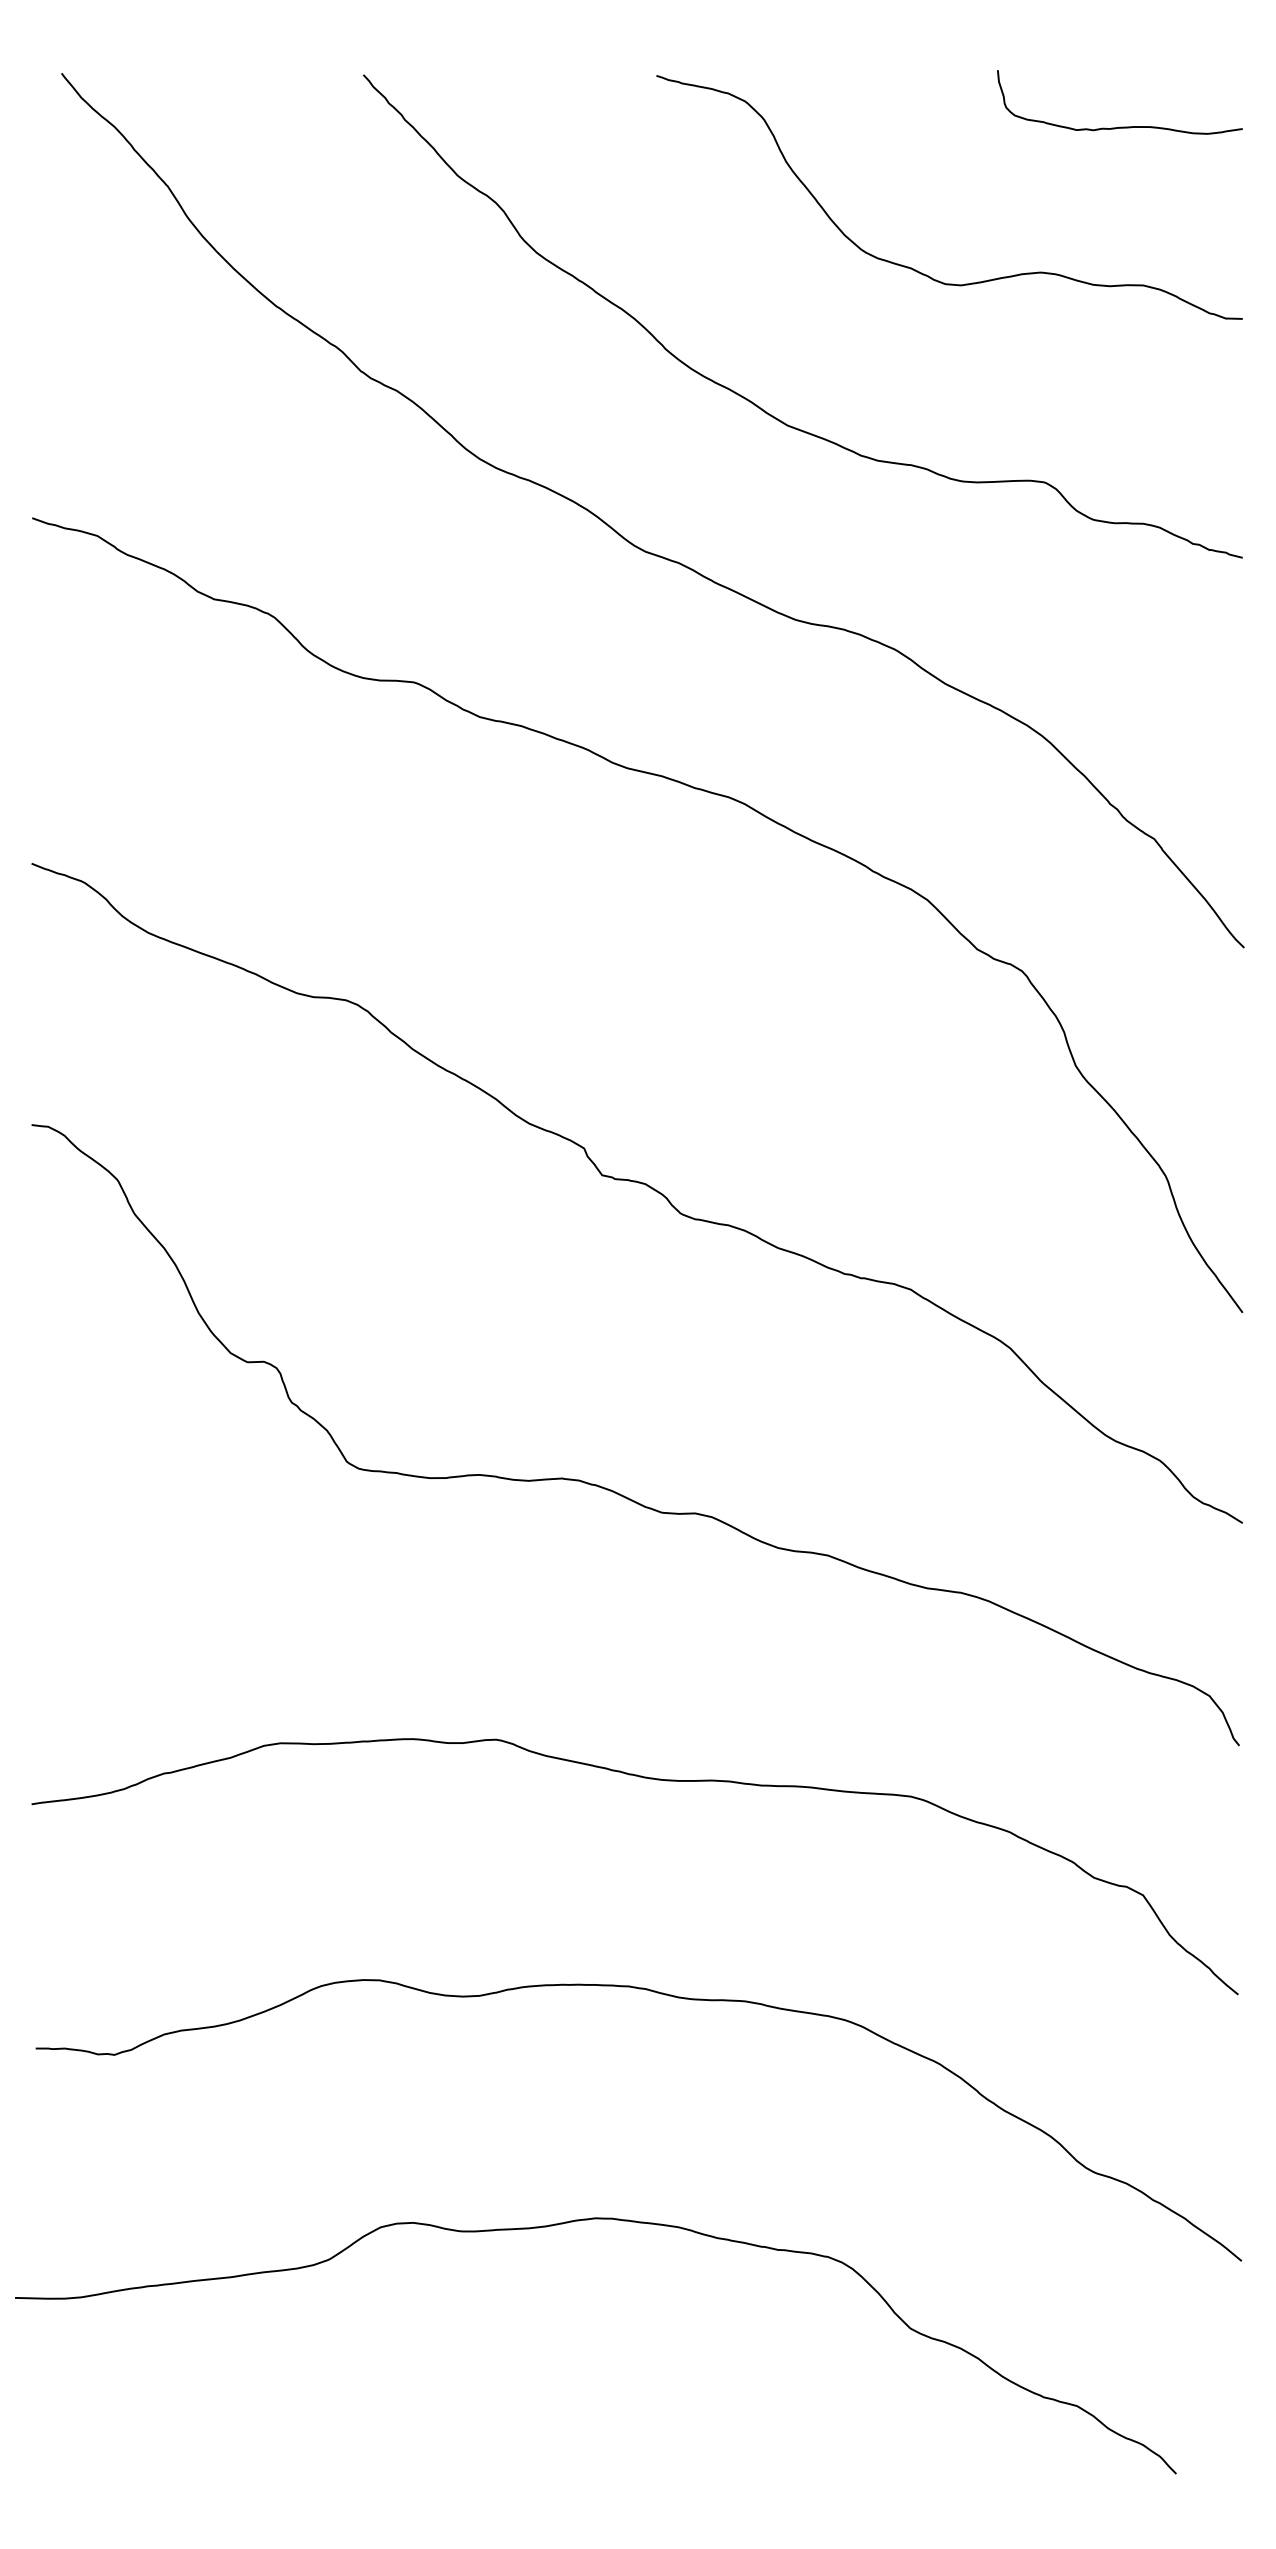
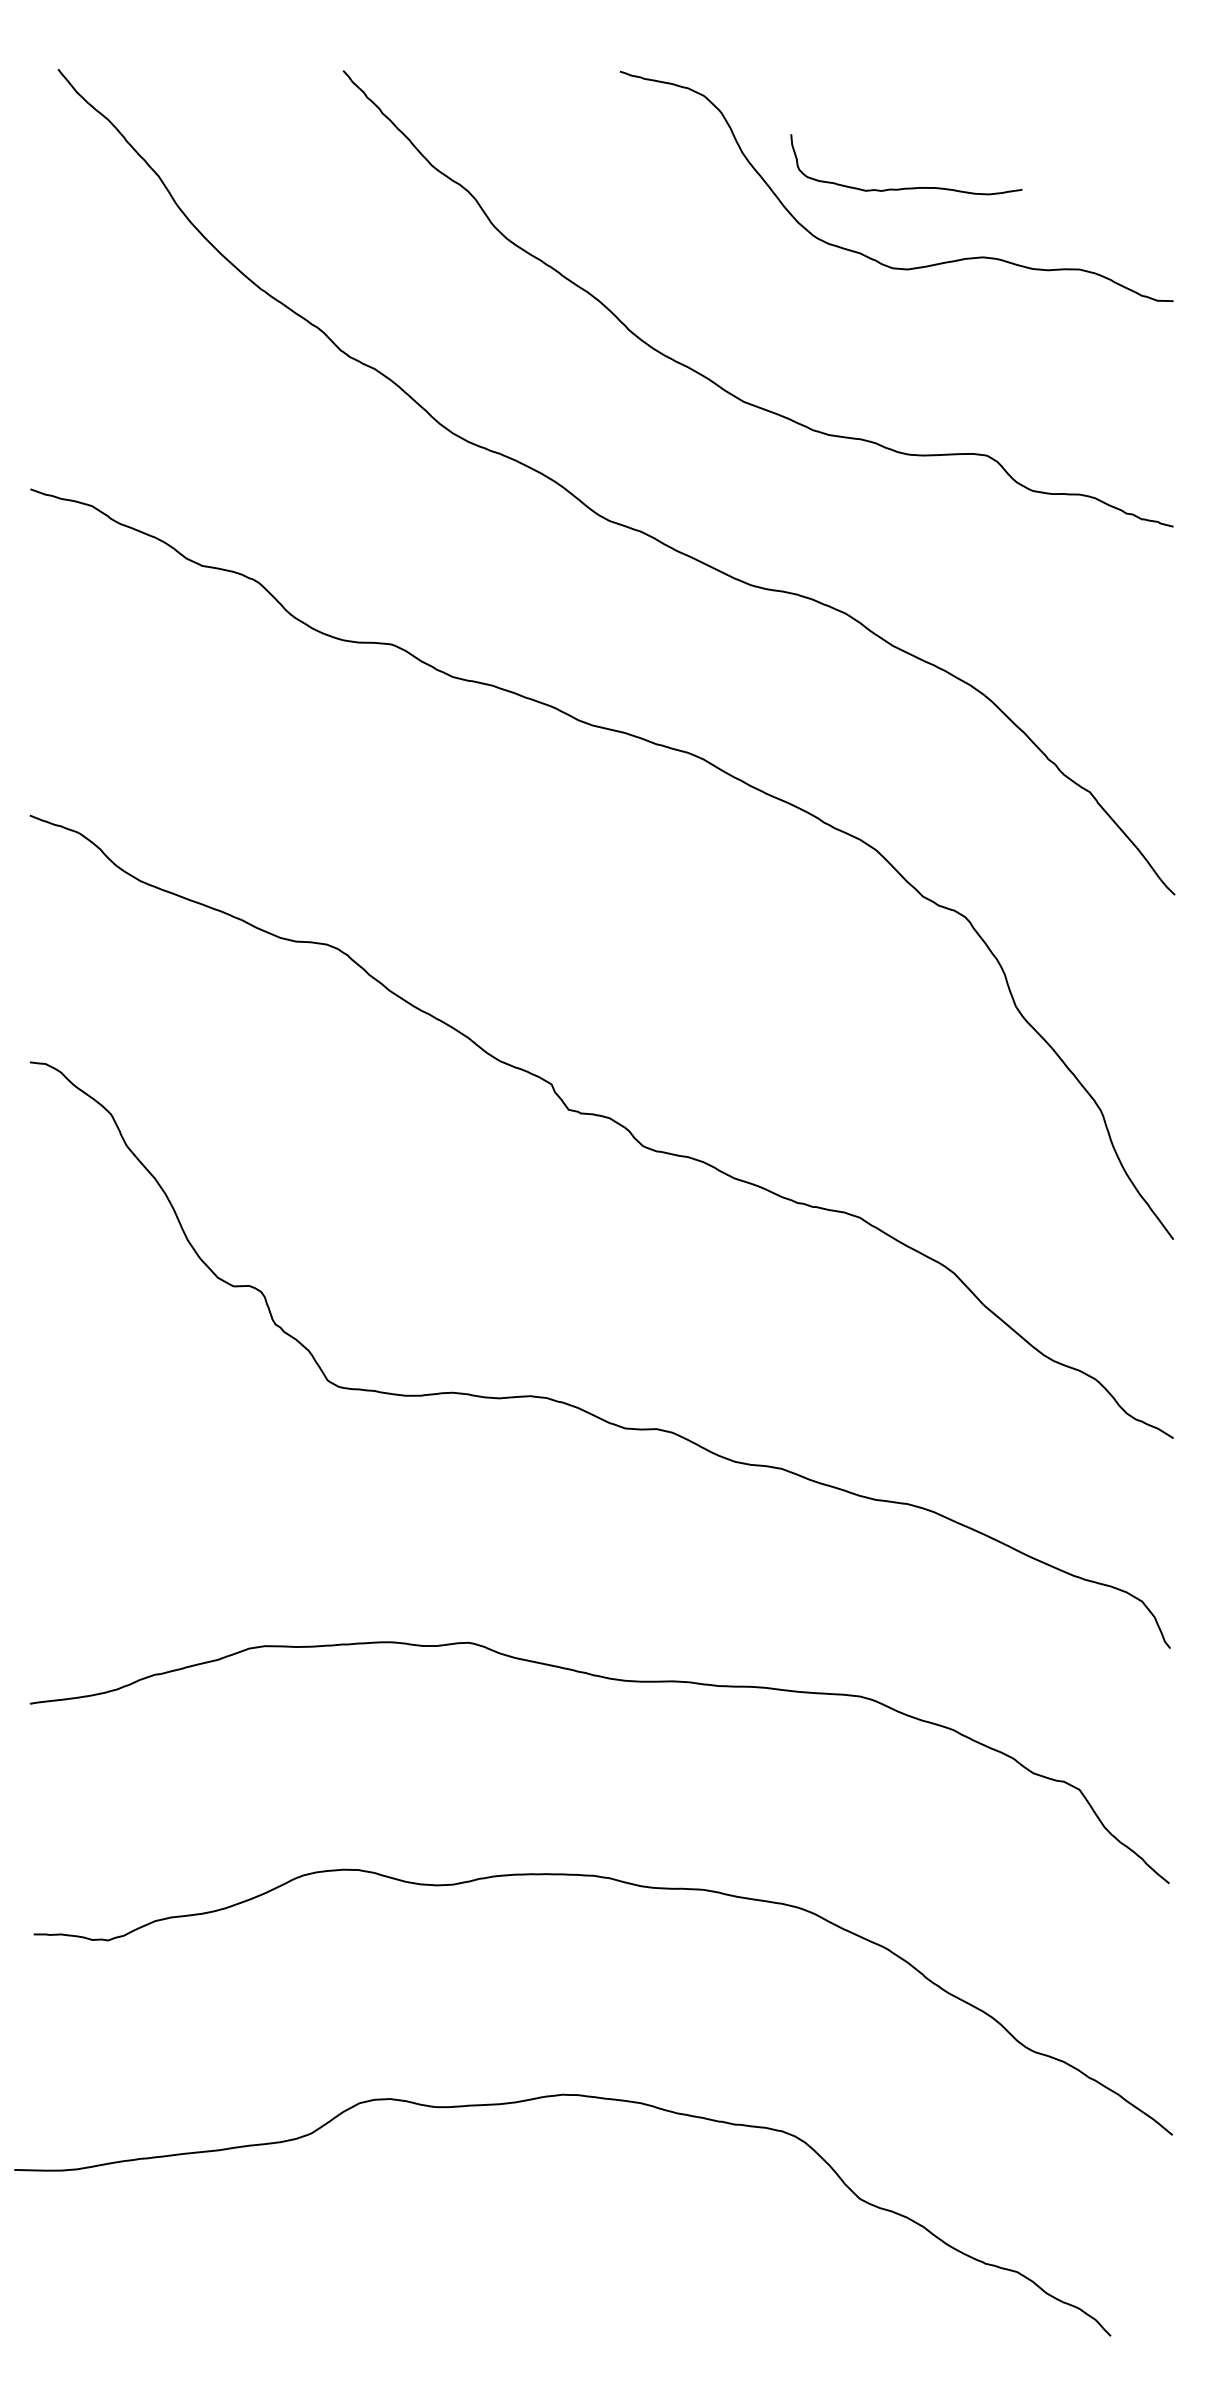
curve: (1120, 126) -> (907, 187), moved

